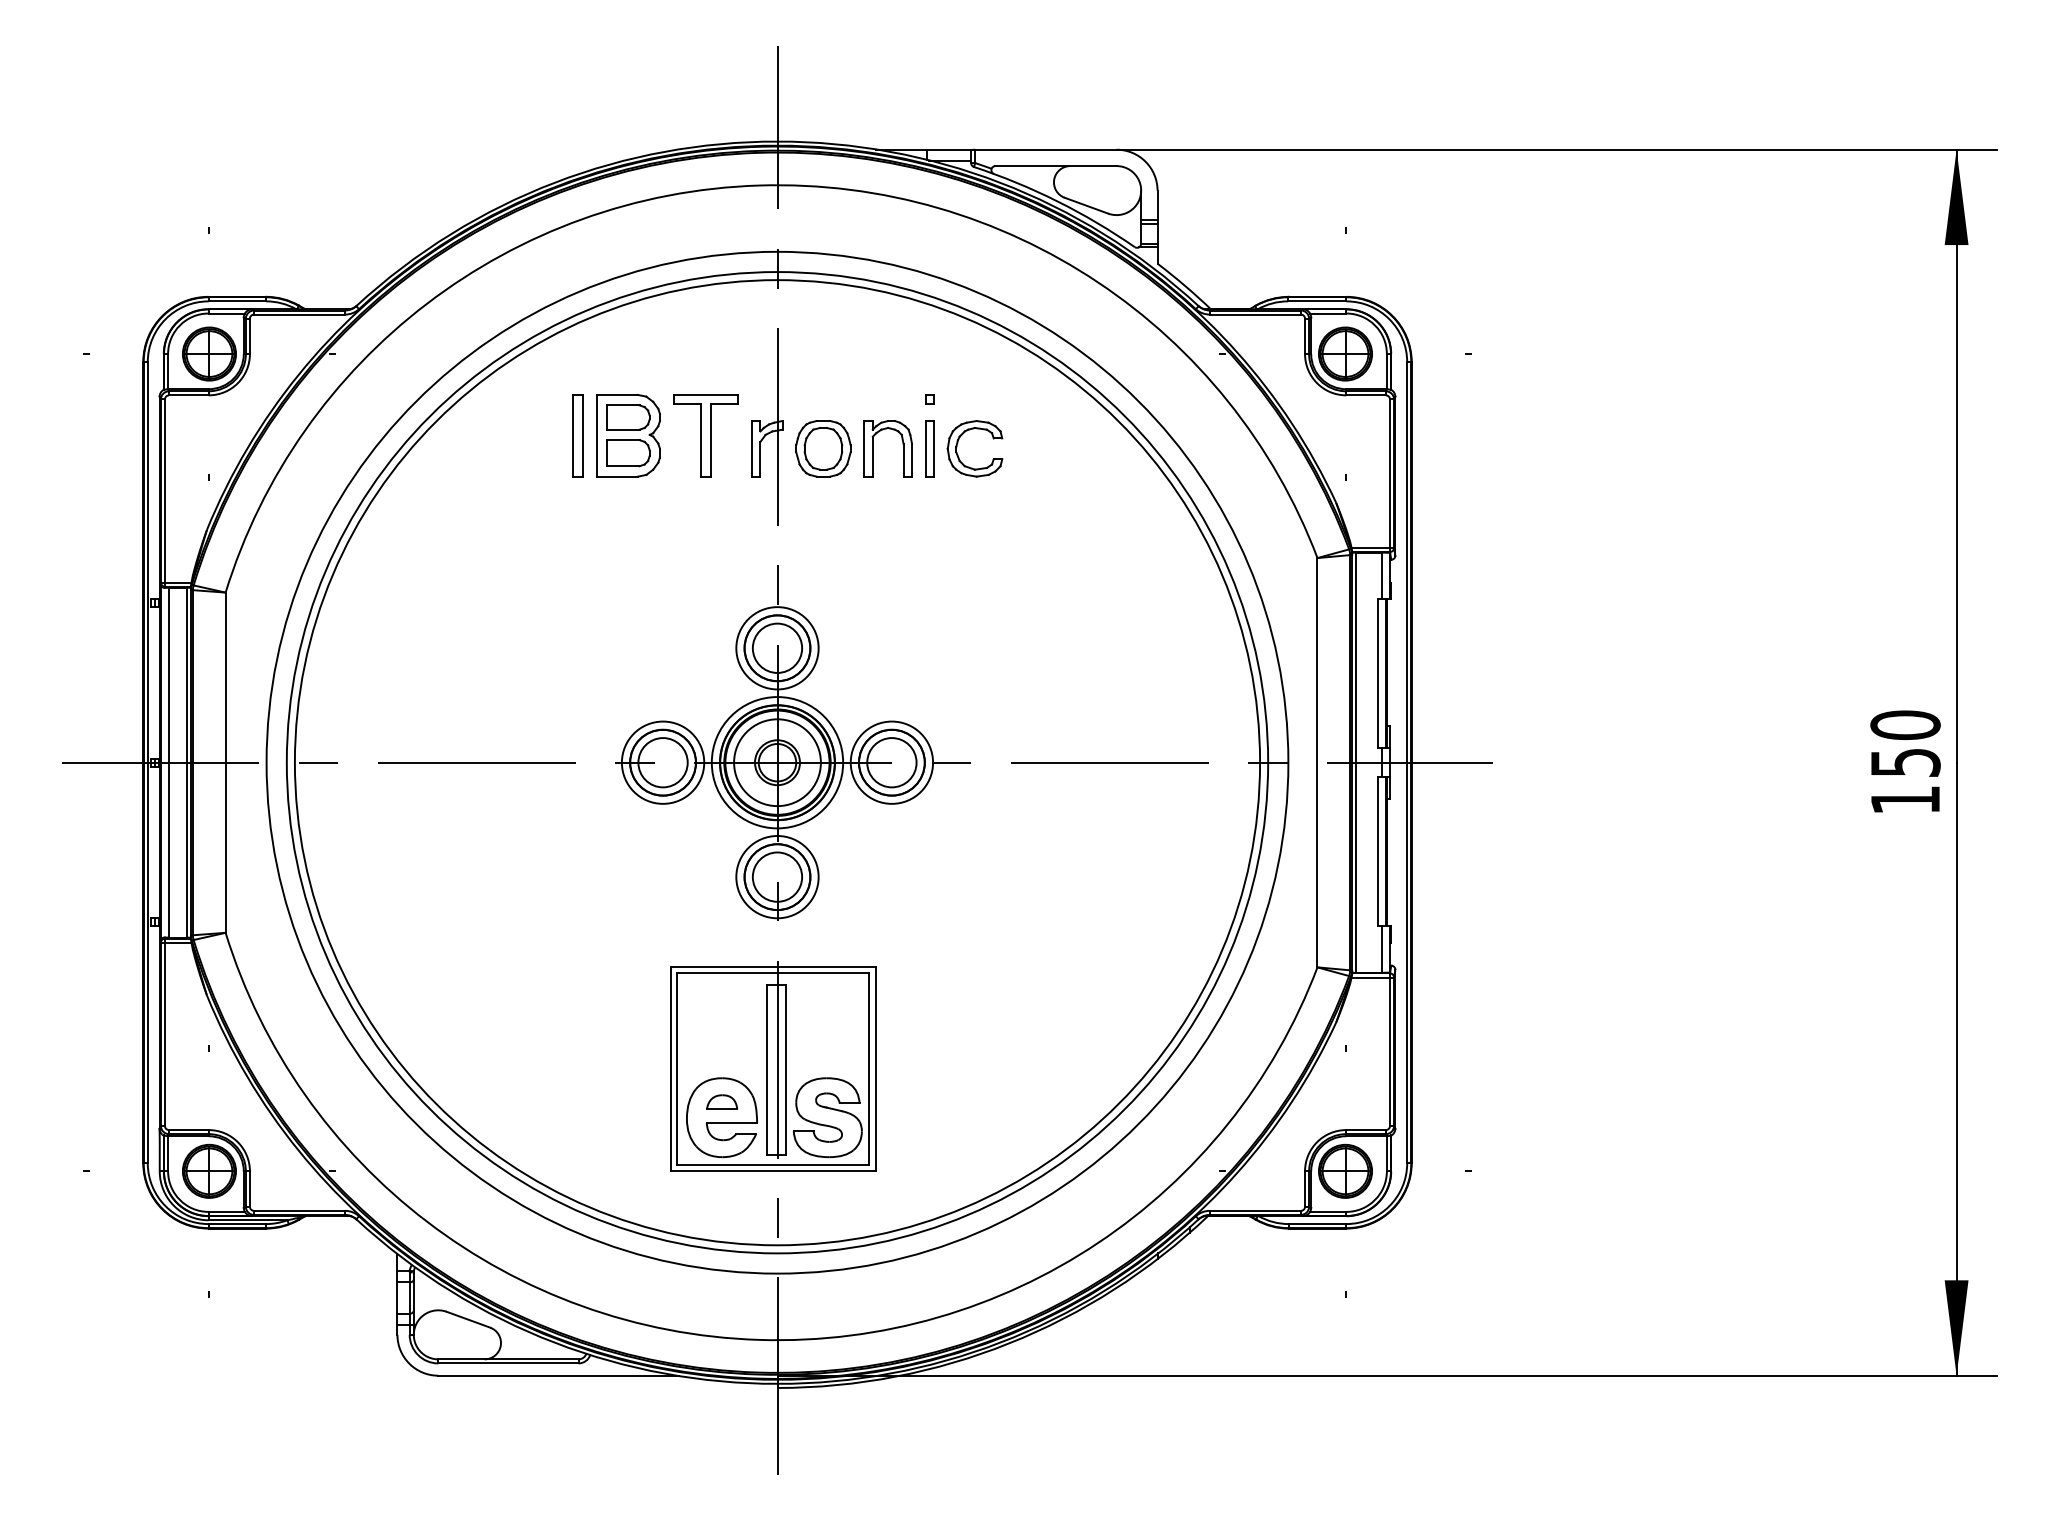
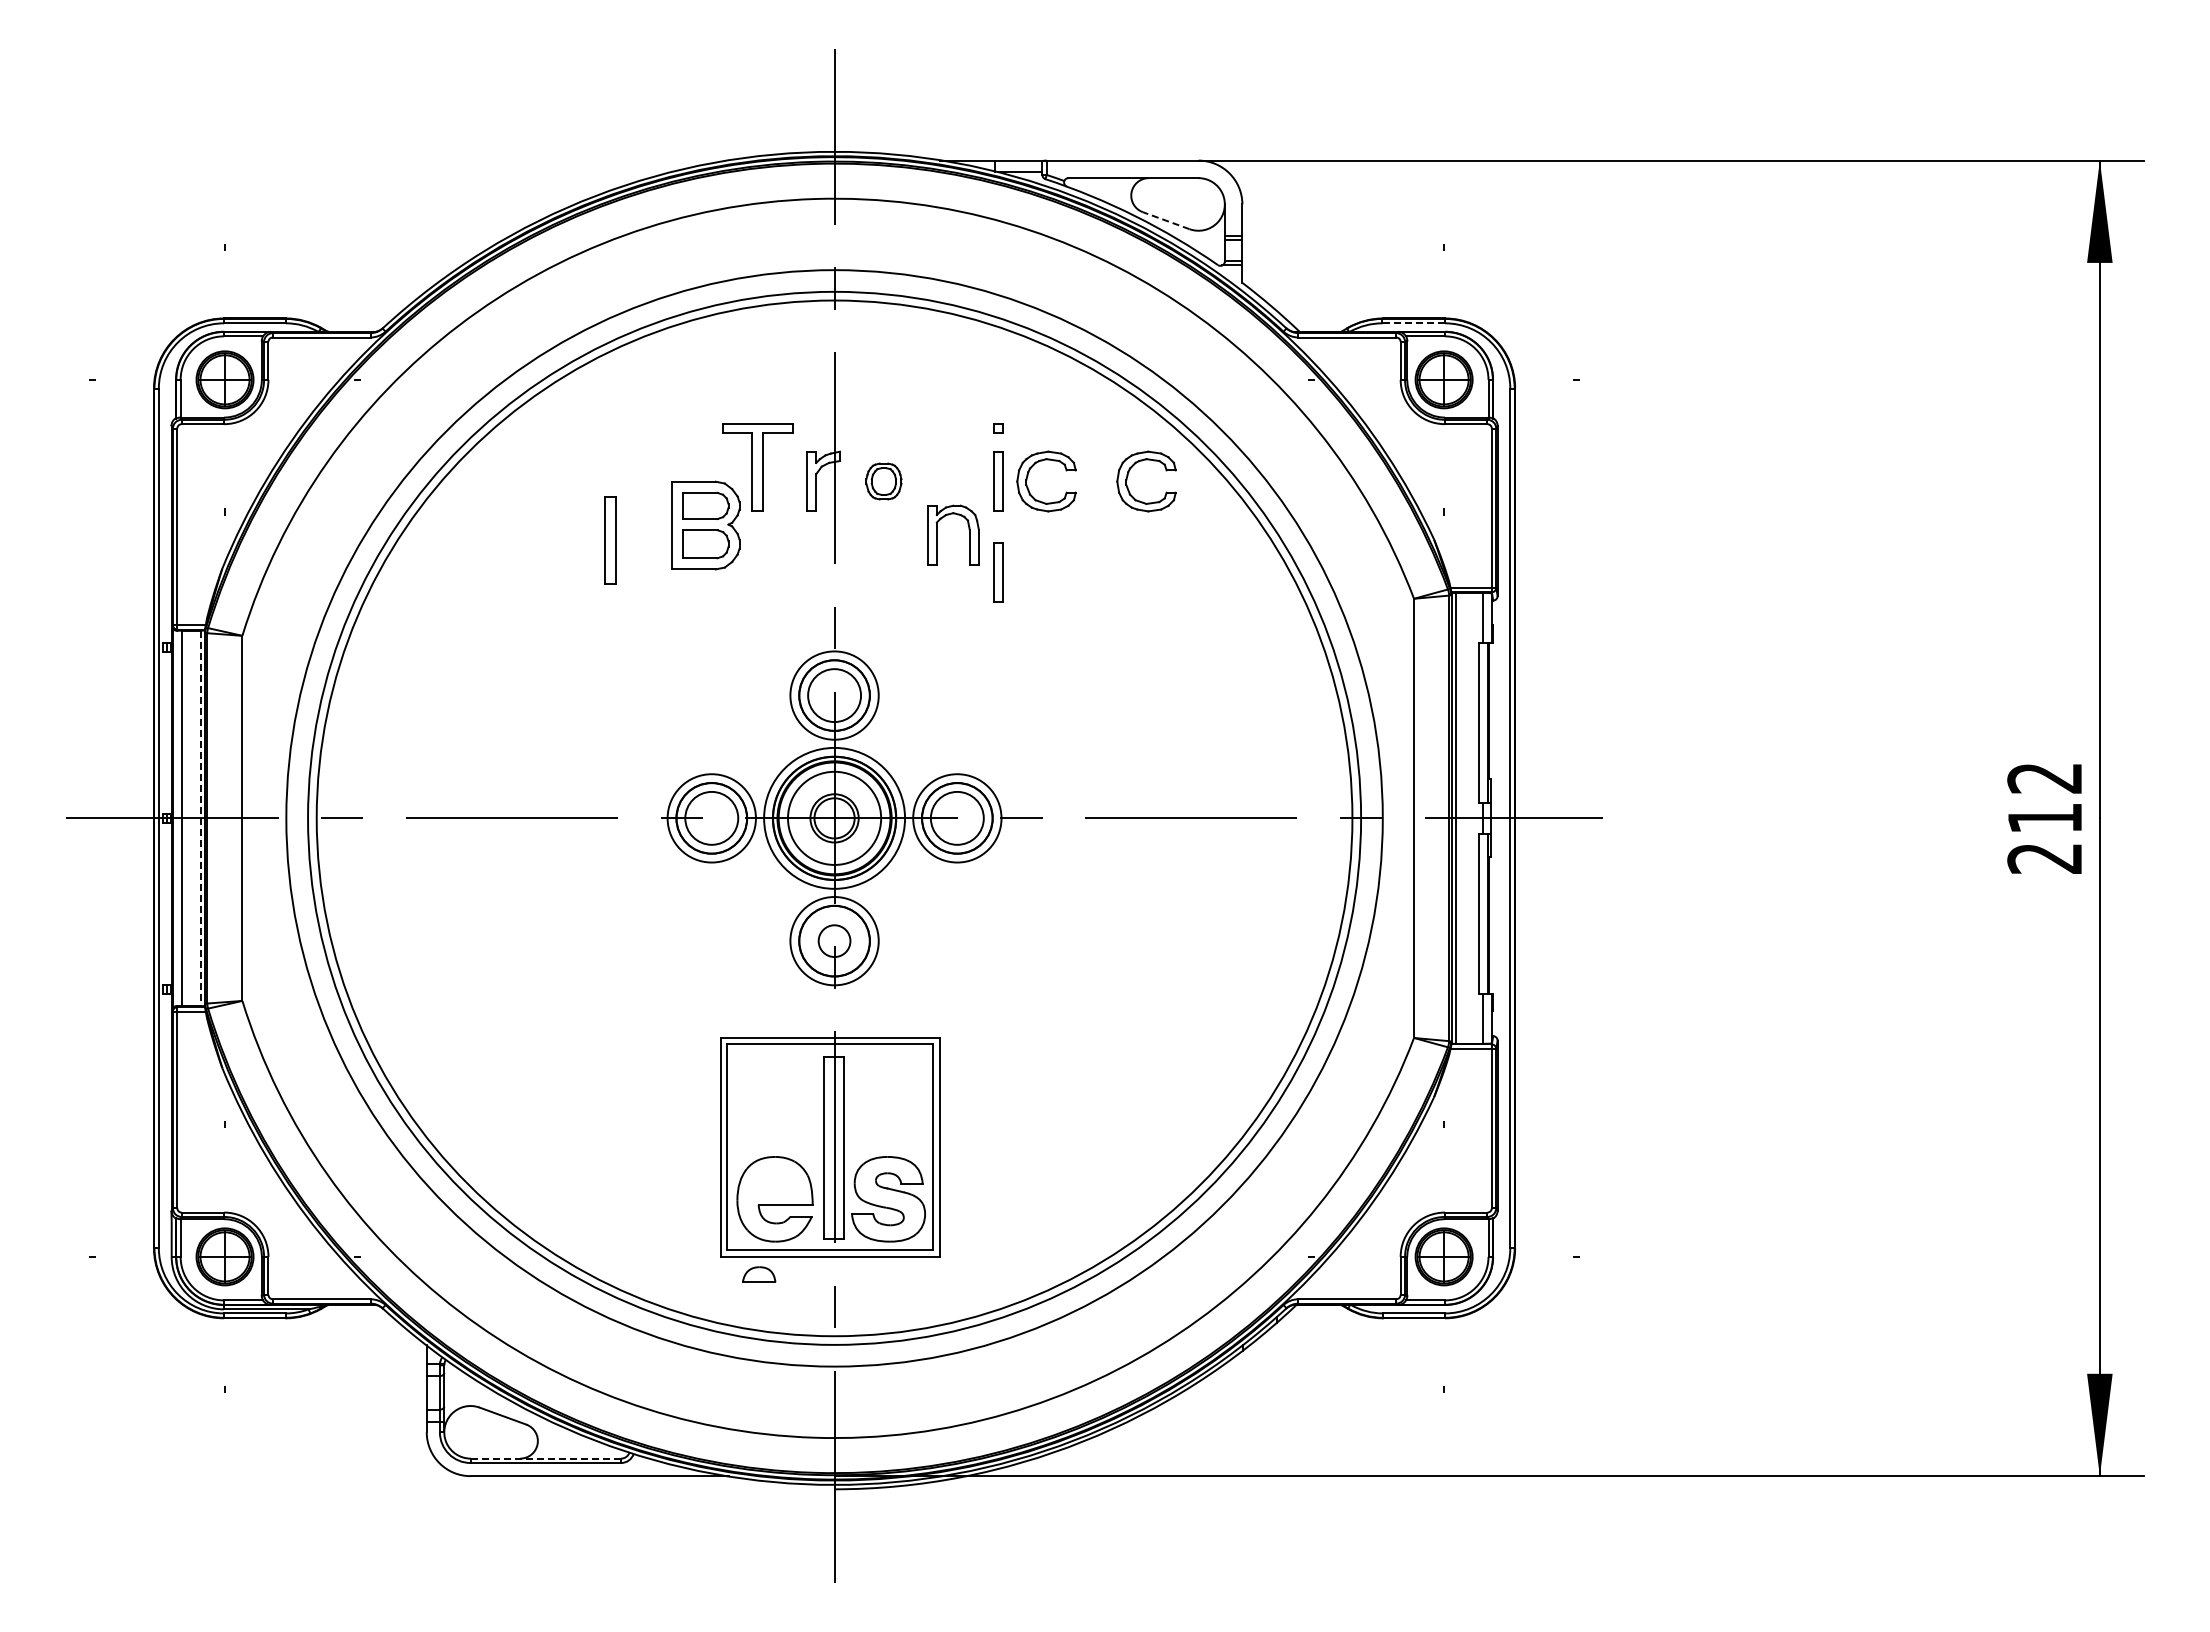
line: (1086, 205) -> (1166, 220), solid -> dashed
line: (1316, 301) -> (1413, 323), solid -> dashed
part: (577, 435) -> (610, 540), moved
part: (628, 435) -> (705, 525), moved
part: (902, 443) -> (968, 529), moved
part: (1051, 444) -> (1128, 476), added
part: (823, 448) -> (883, 481), size x0.6
part: (930, 533) -> (998, 572), added
text: (1905, 761) -> (2044, 817), 150 -> 212
line: (186, 762) -> (200, 818), solid -> dashed
circle: (777, 876) -> (834, 940), size x0.6
part: (722, 1102) -> (759, 1274), moved
line: (509, 1359) -> (546, 1458), solid -> dashed

